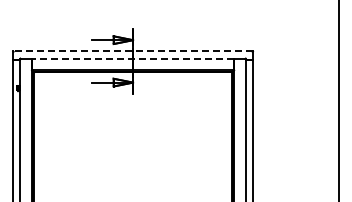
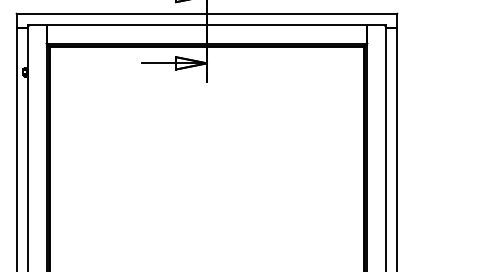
line: (133, 51) -> (207, 13), dashed -> solid
line: (132, 58) -> (206, 25), dashed -> solid

